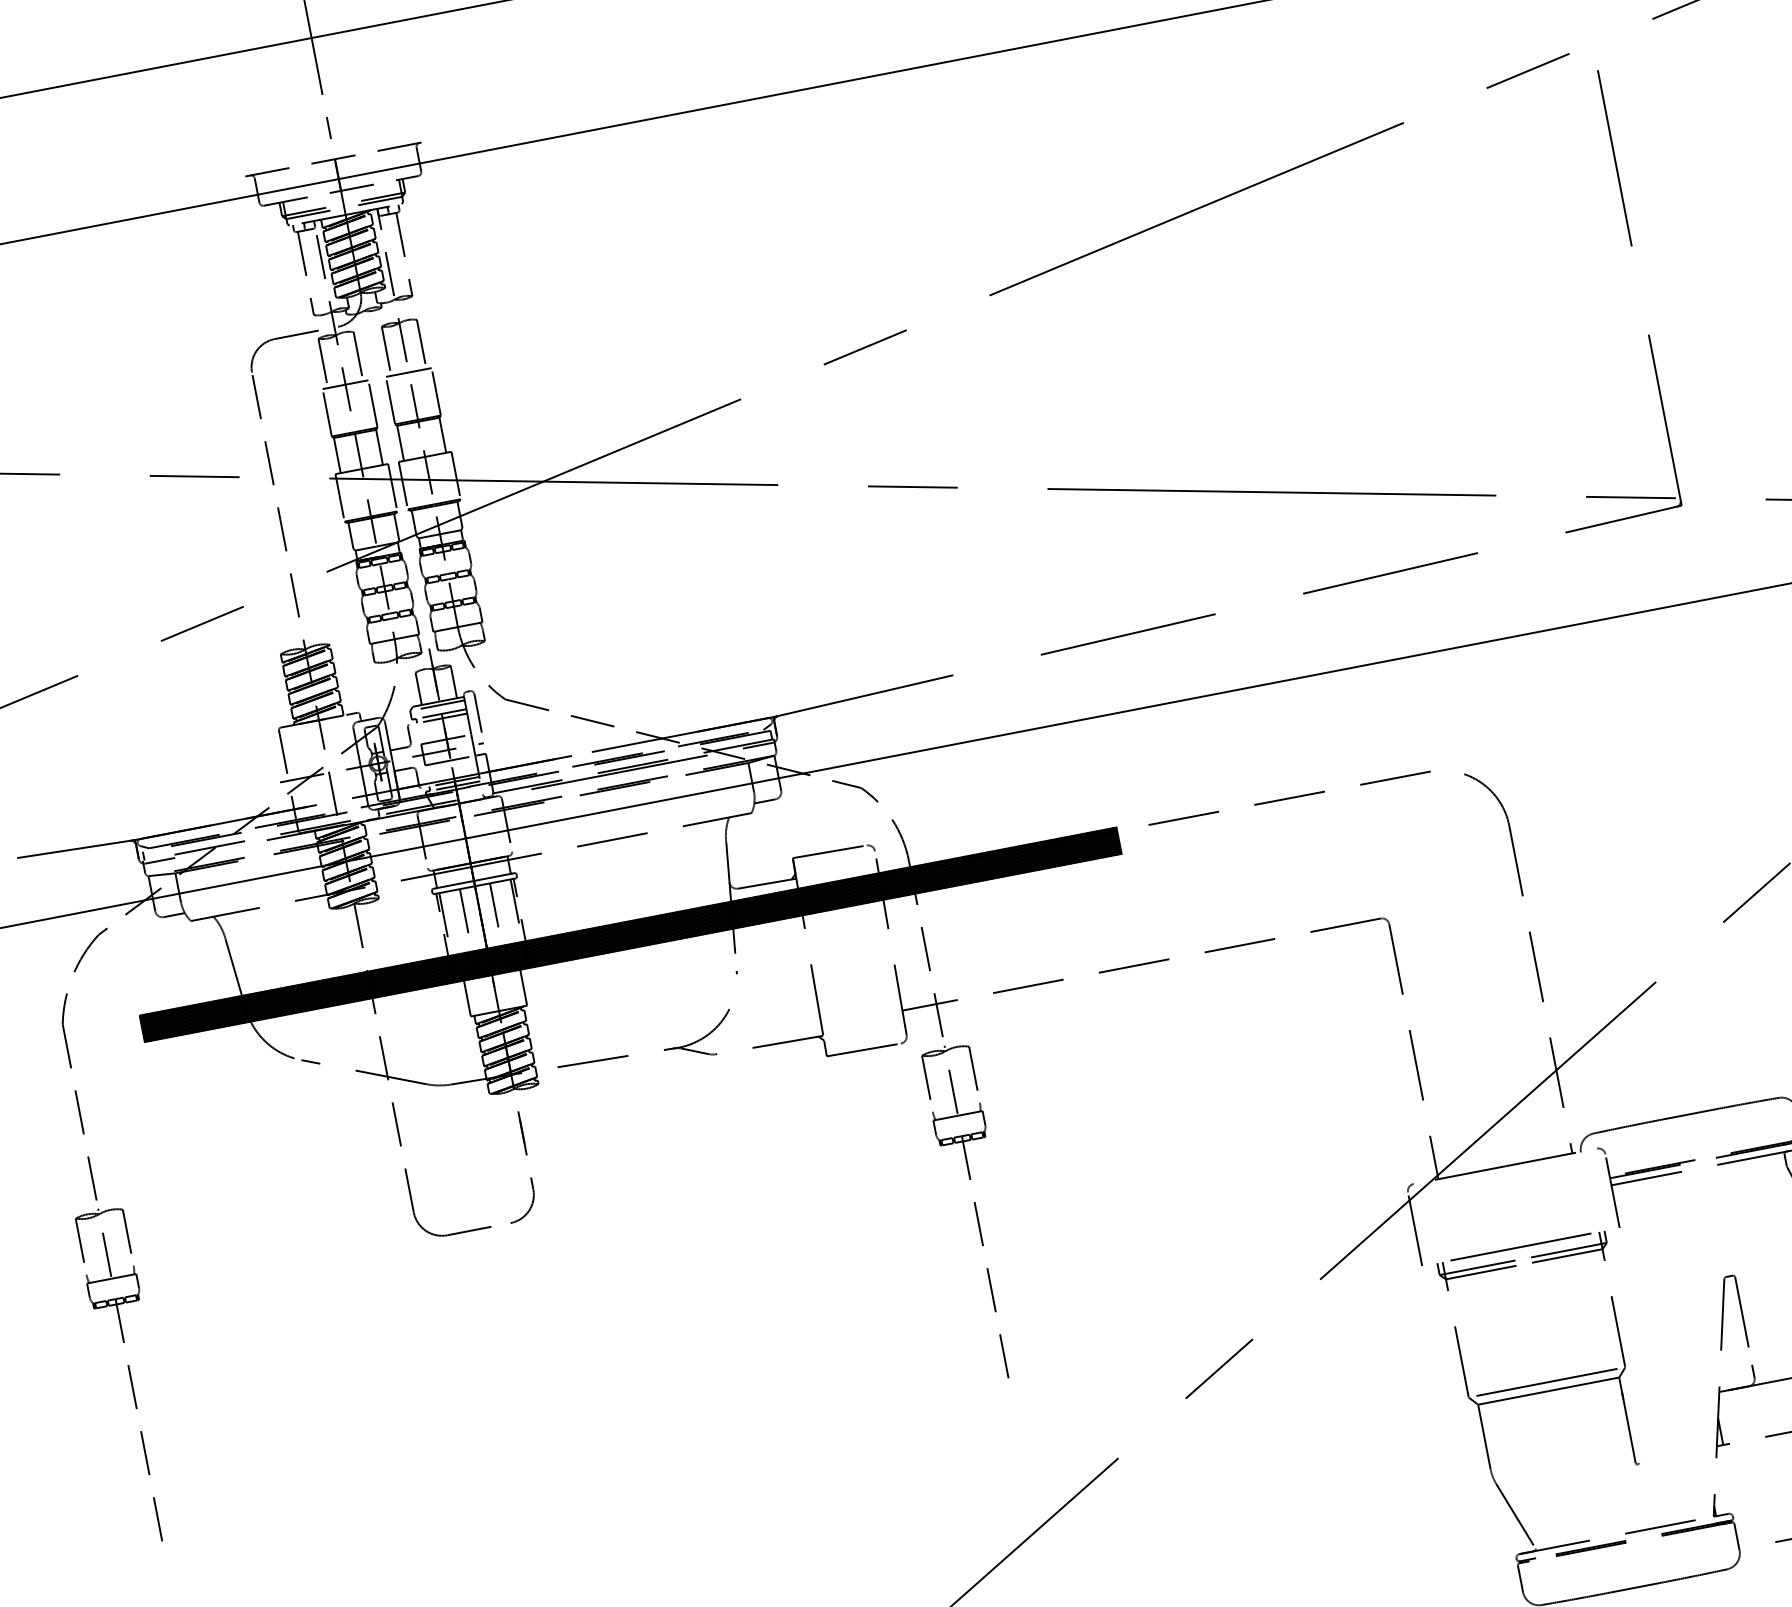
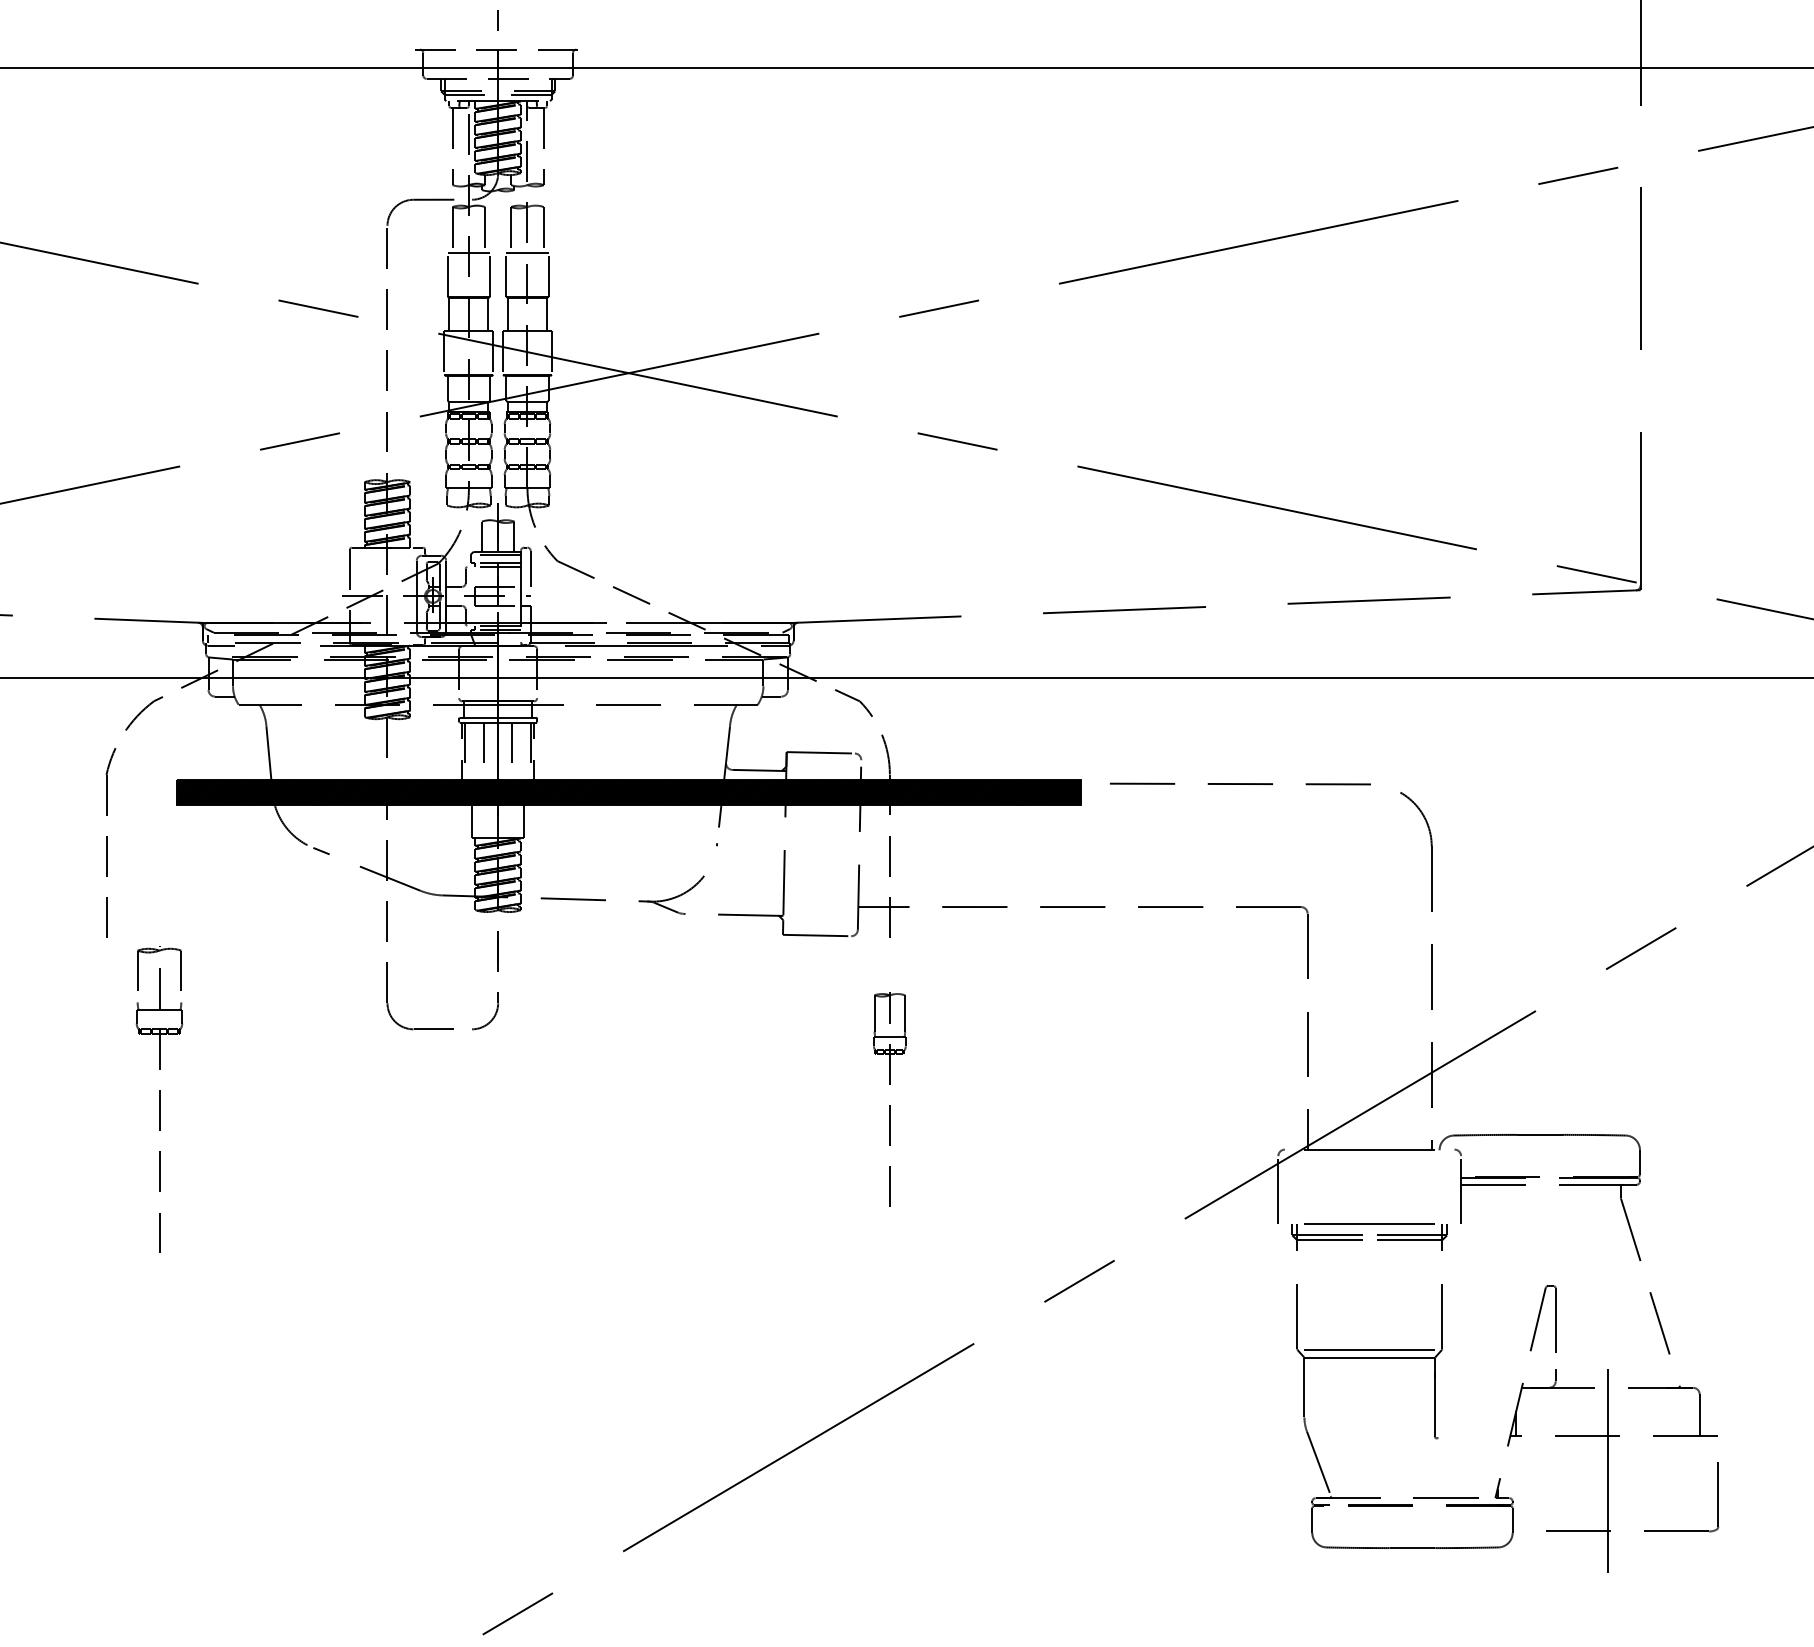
part: (976, 1212) -> (889, 1099), size x0.7
part: (130, 1374) -> (159, 1099), moved

